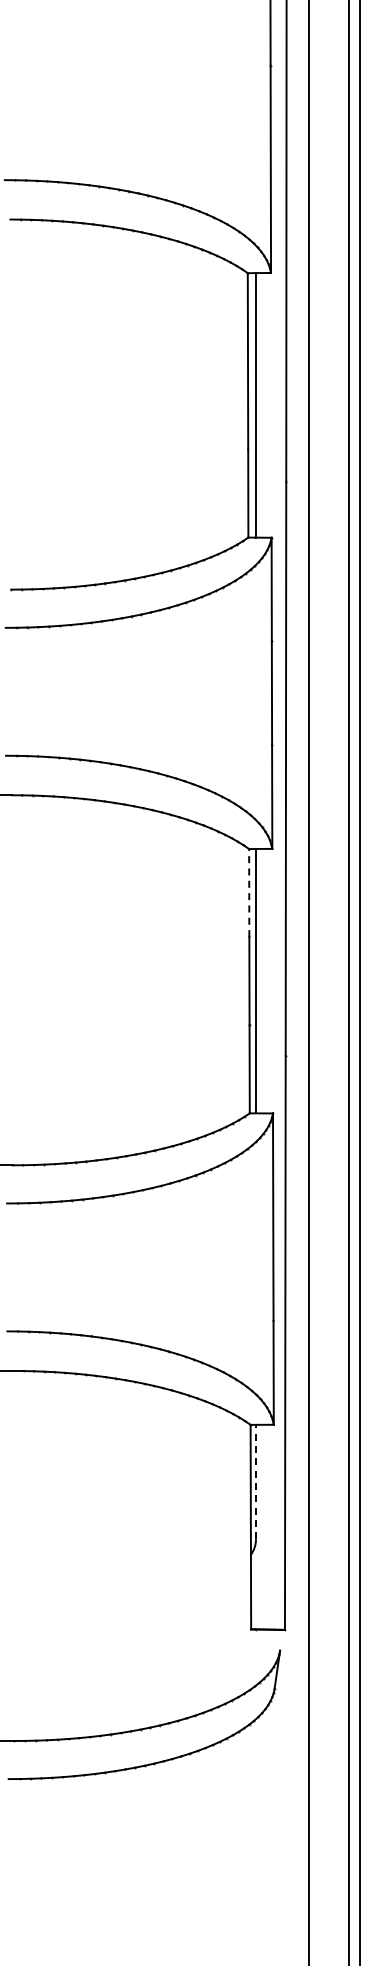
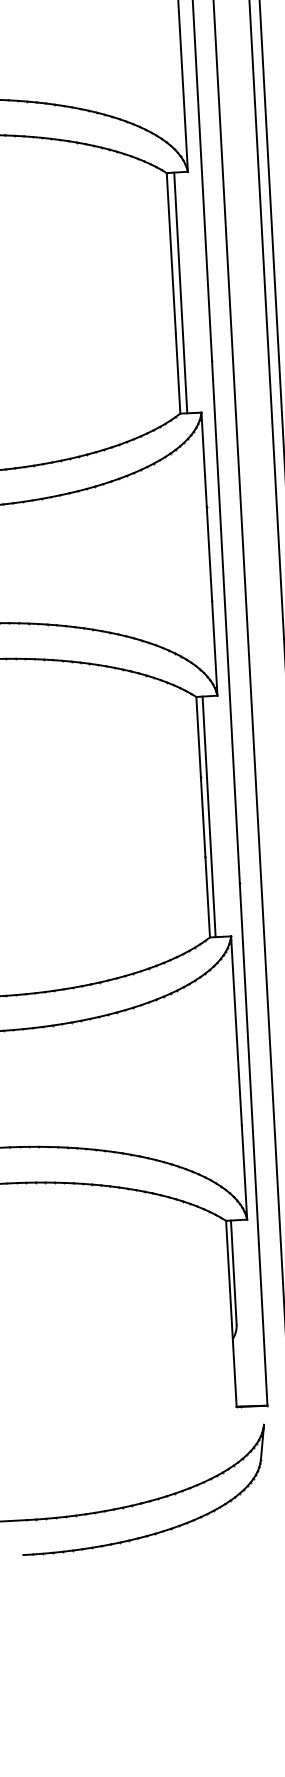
line: (249, 892) -> (198, 736), dashed -> solid
line: (256, 1481) -> (234, 1272), dashed -> solid

